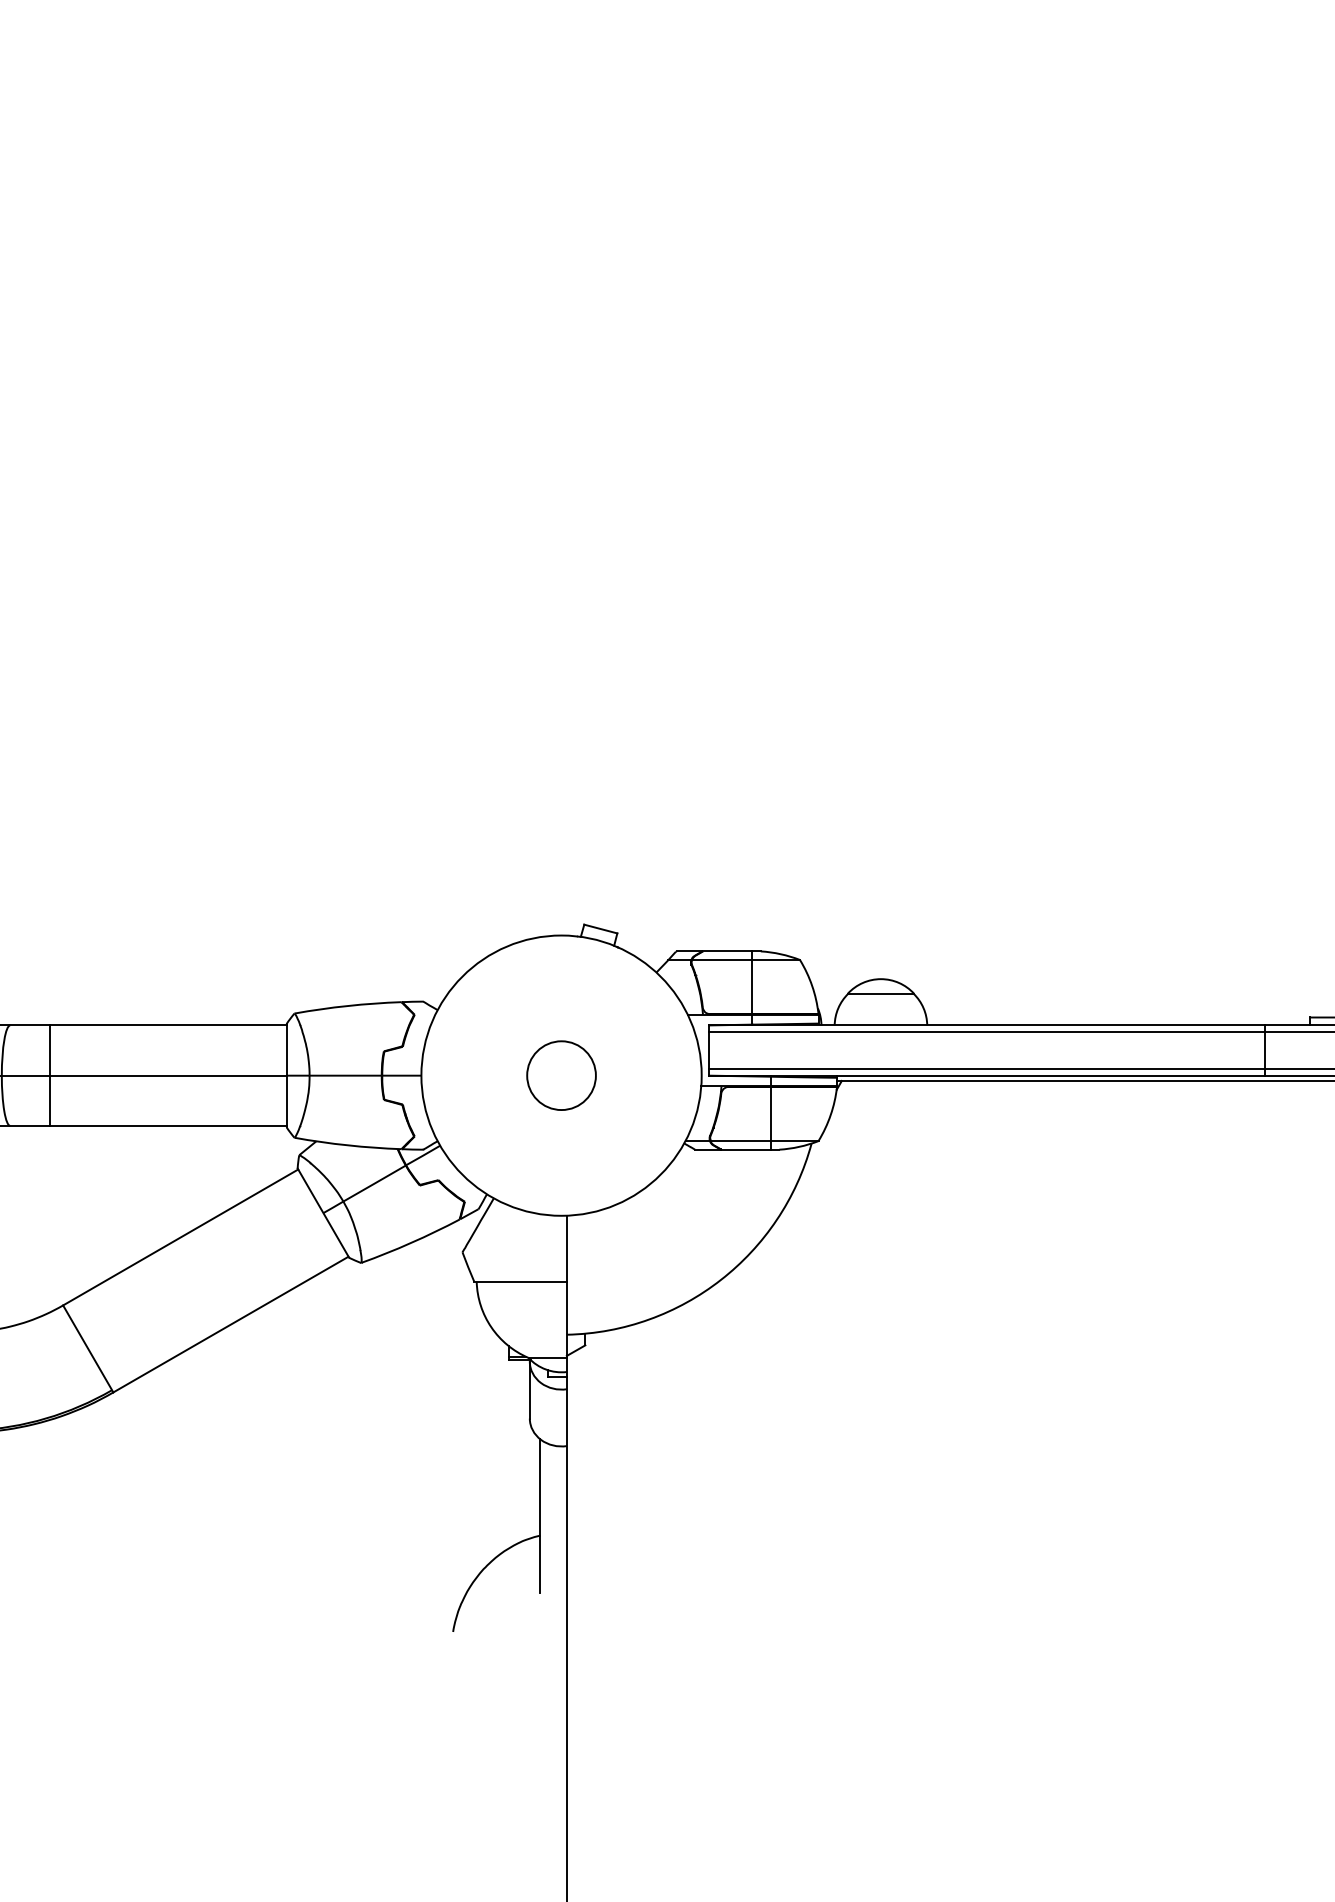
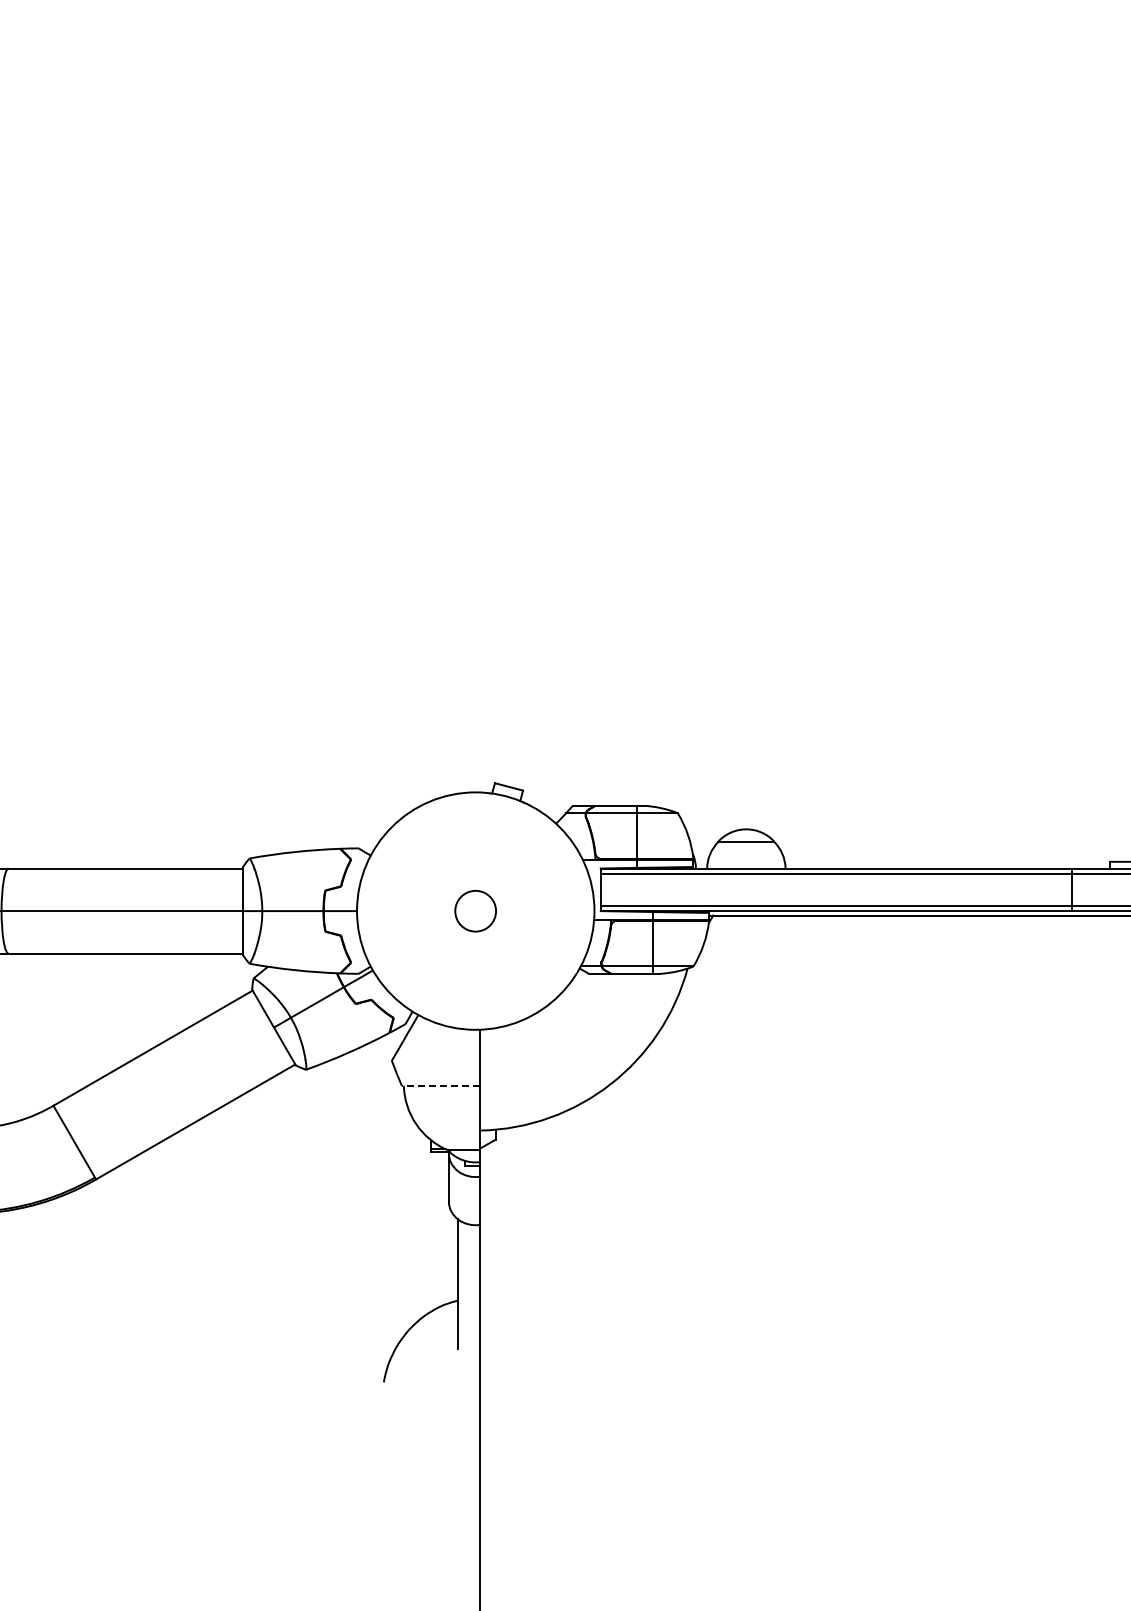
line: (50, 1074) -> (42, 910), removed
circle: (561, 1076) -> (475, 911), size x0.7
line: (519, 1281) -> (440, 1085), solid -> dashed

